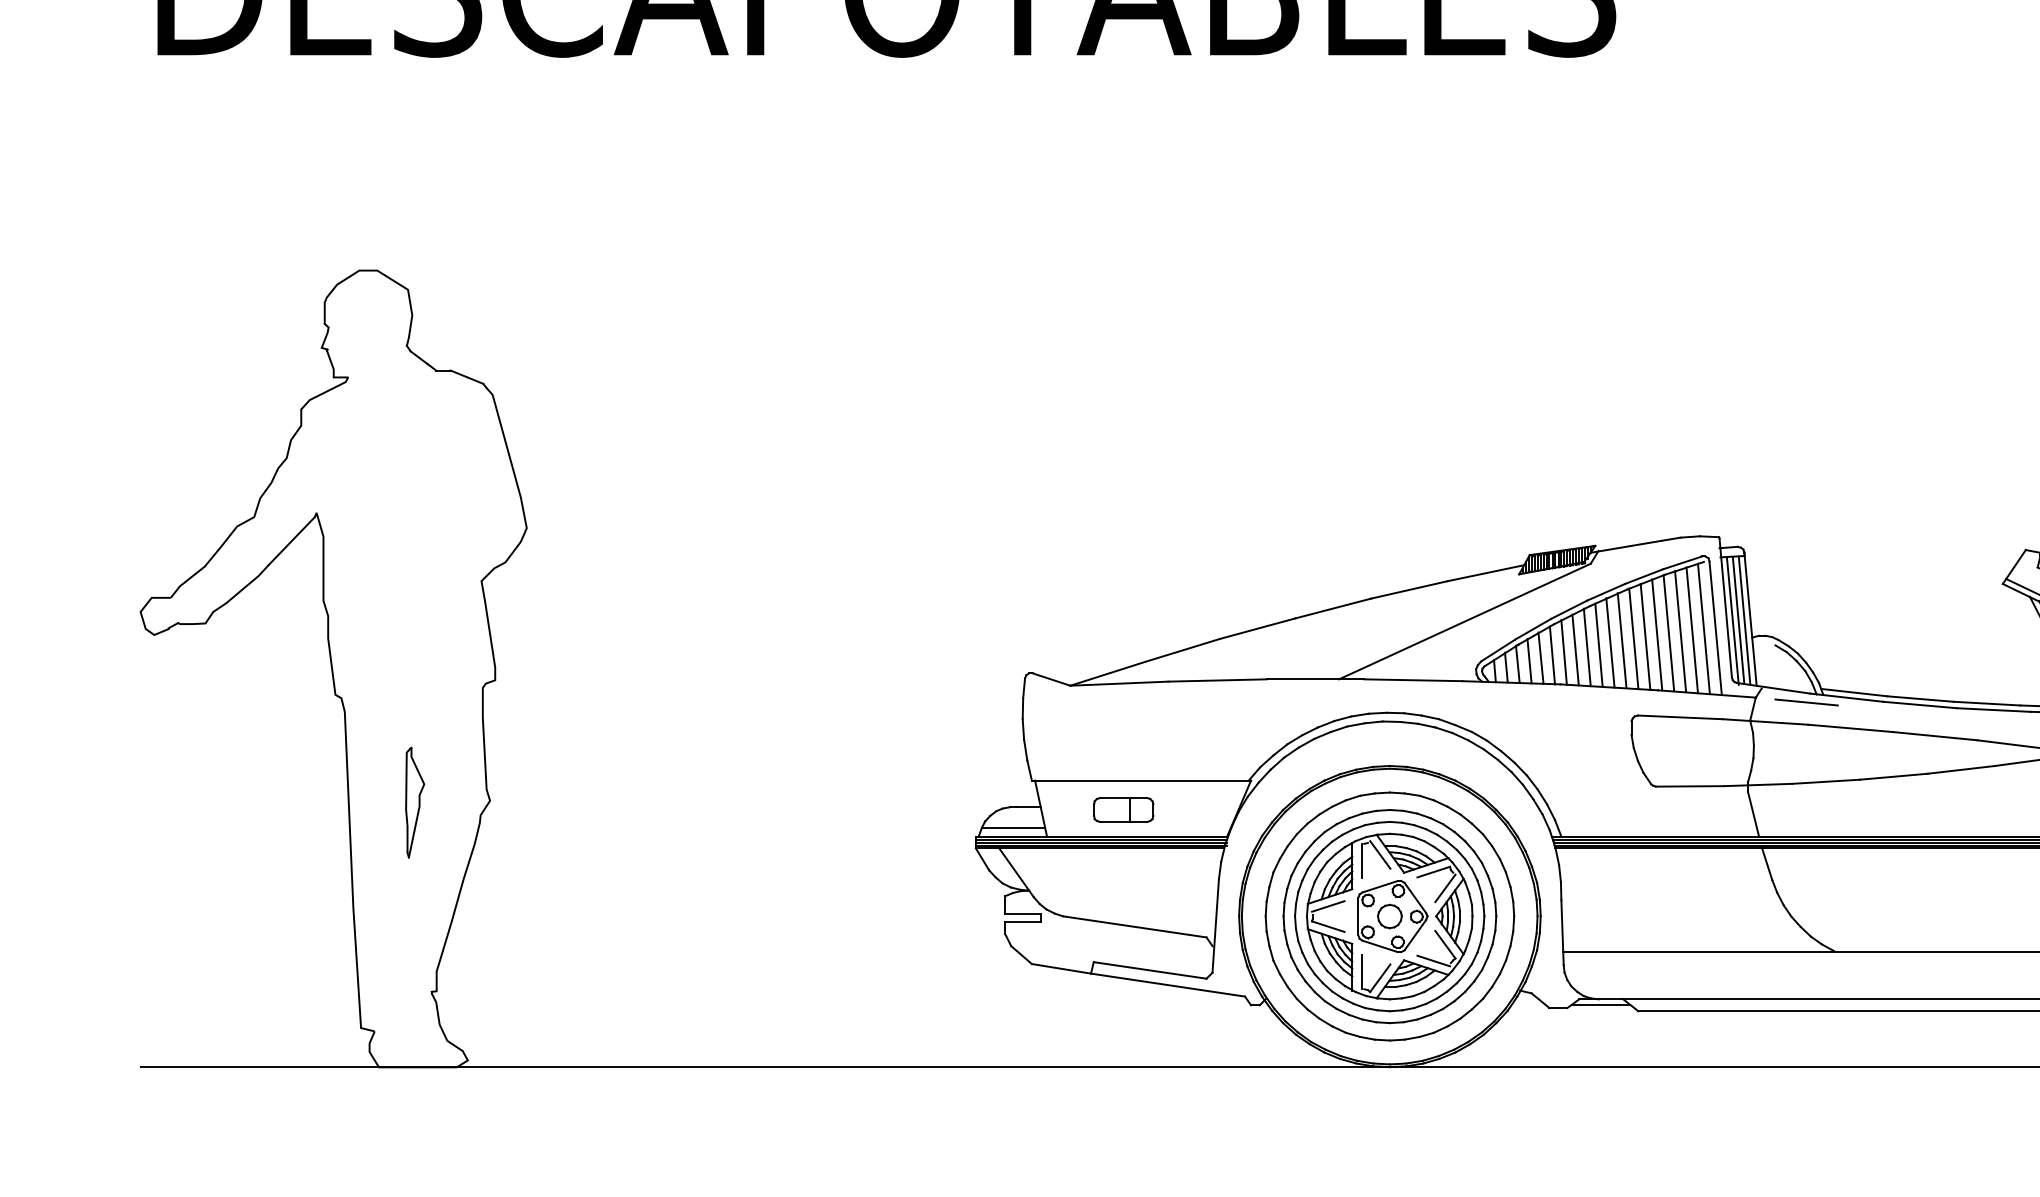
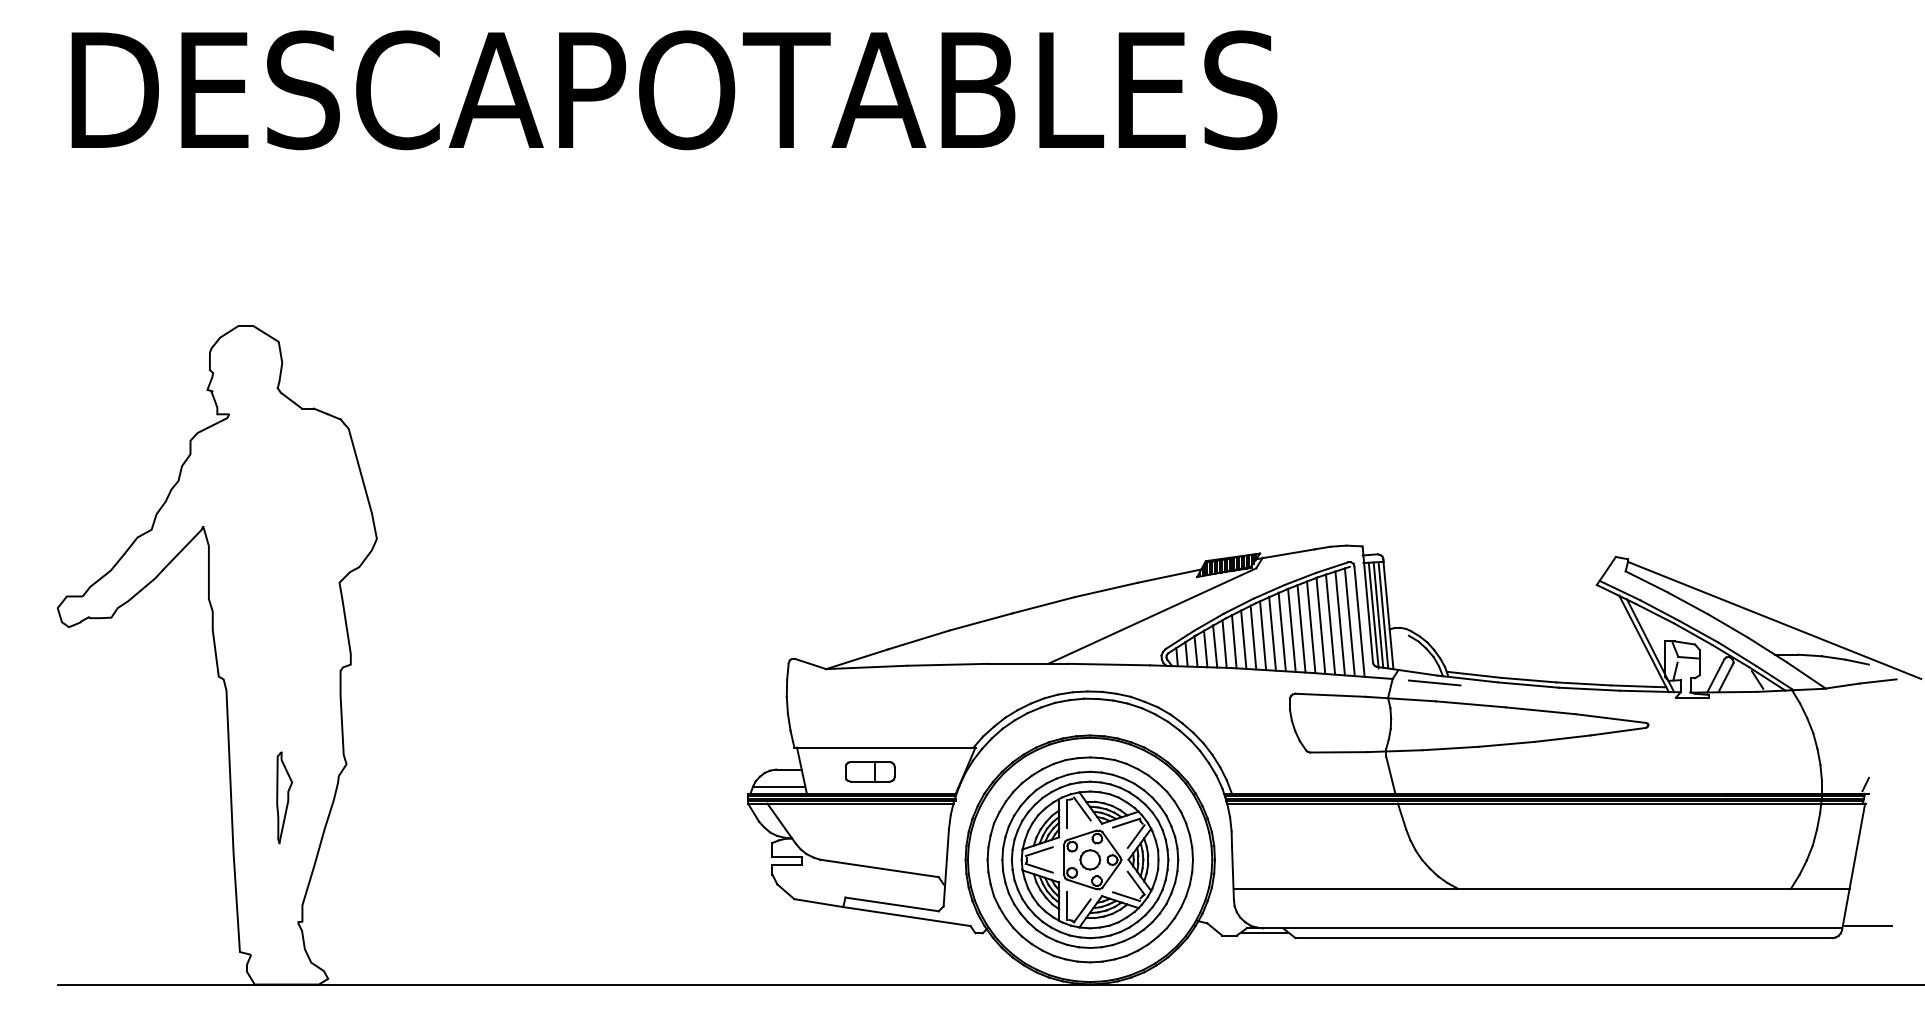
part: (414, 802) -> (284, 797), moved

